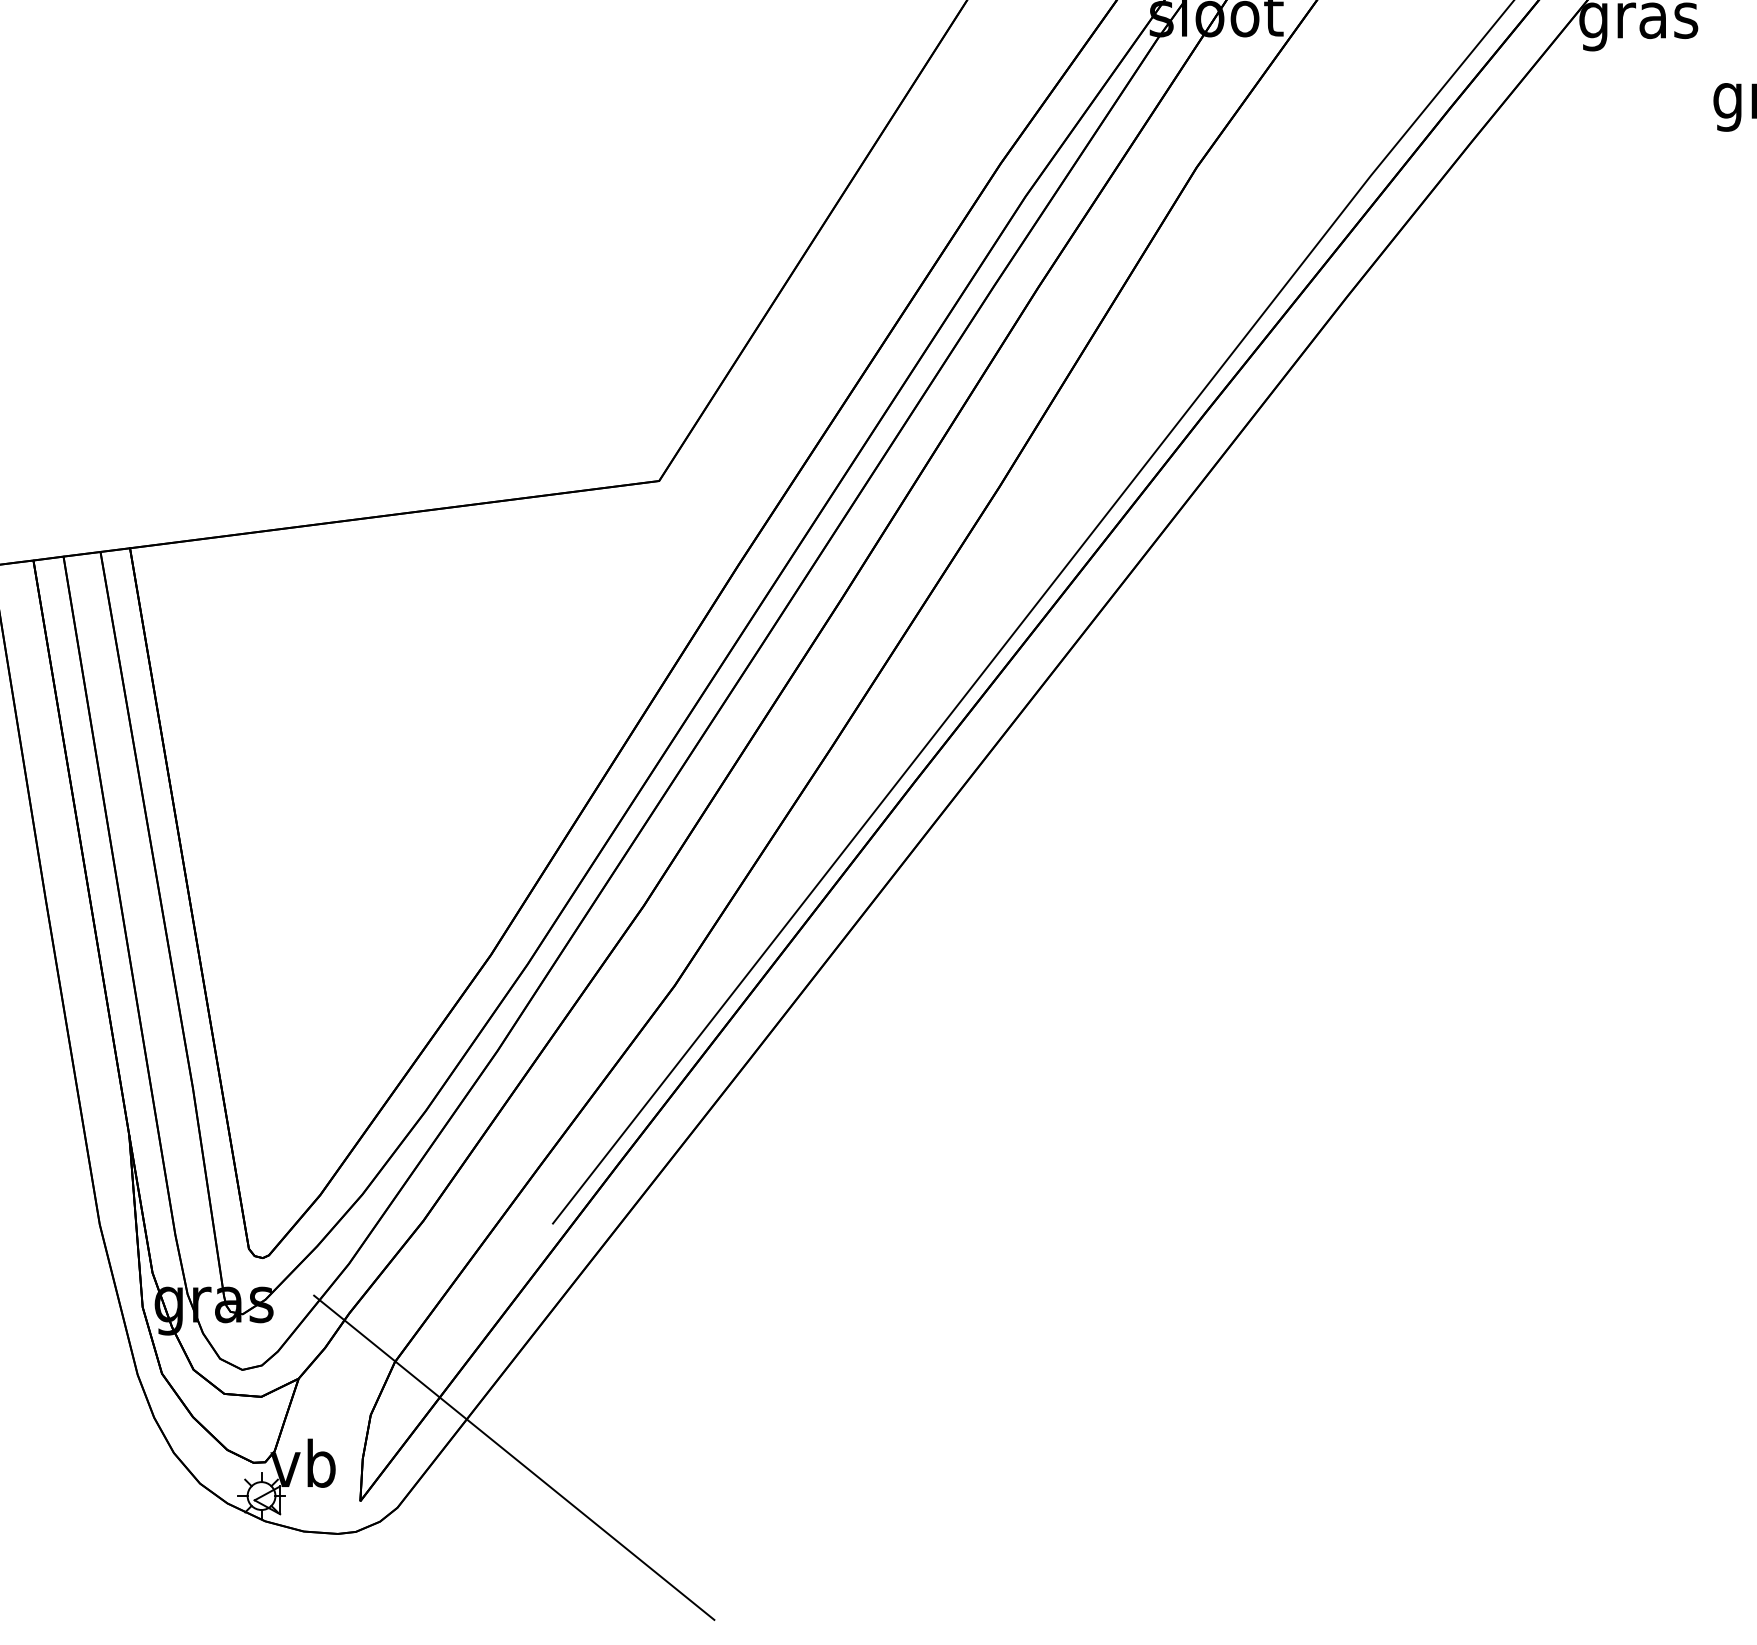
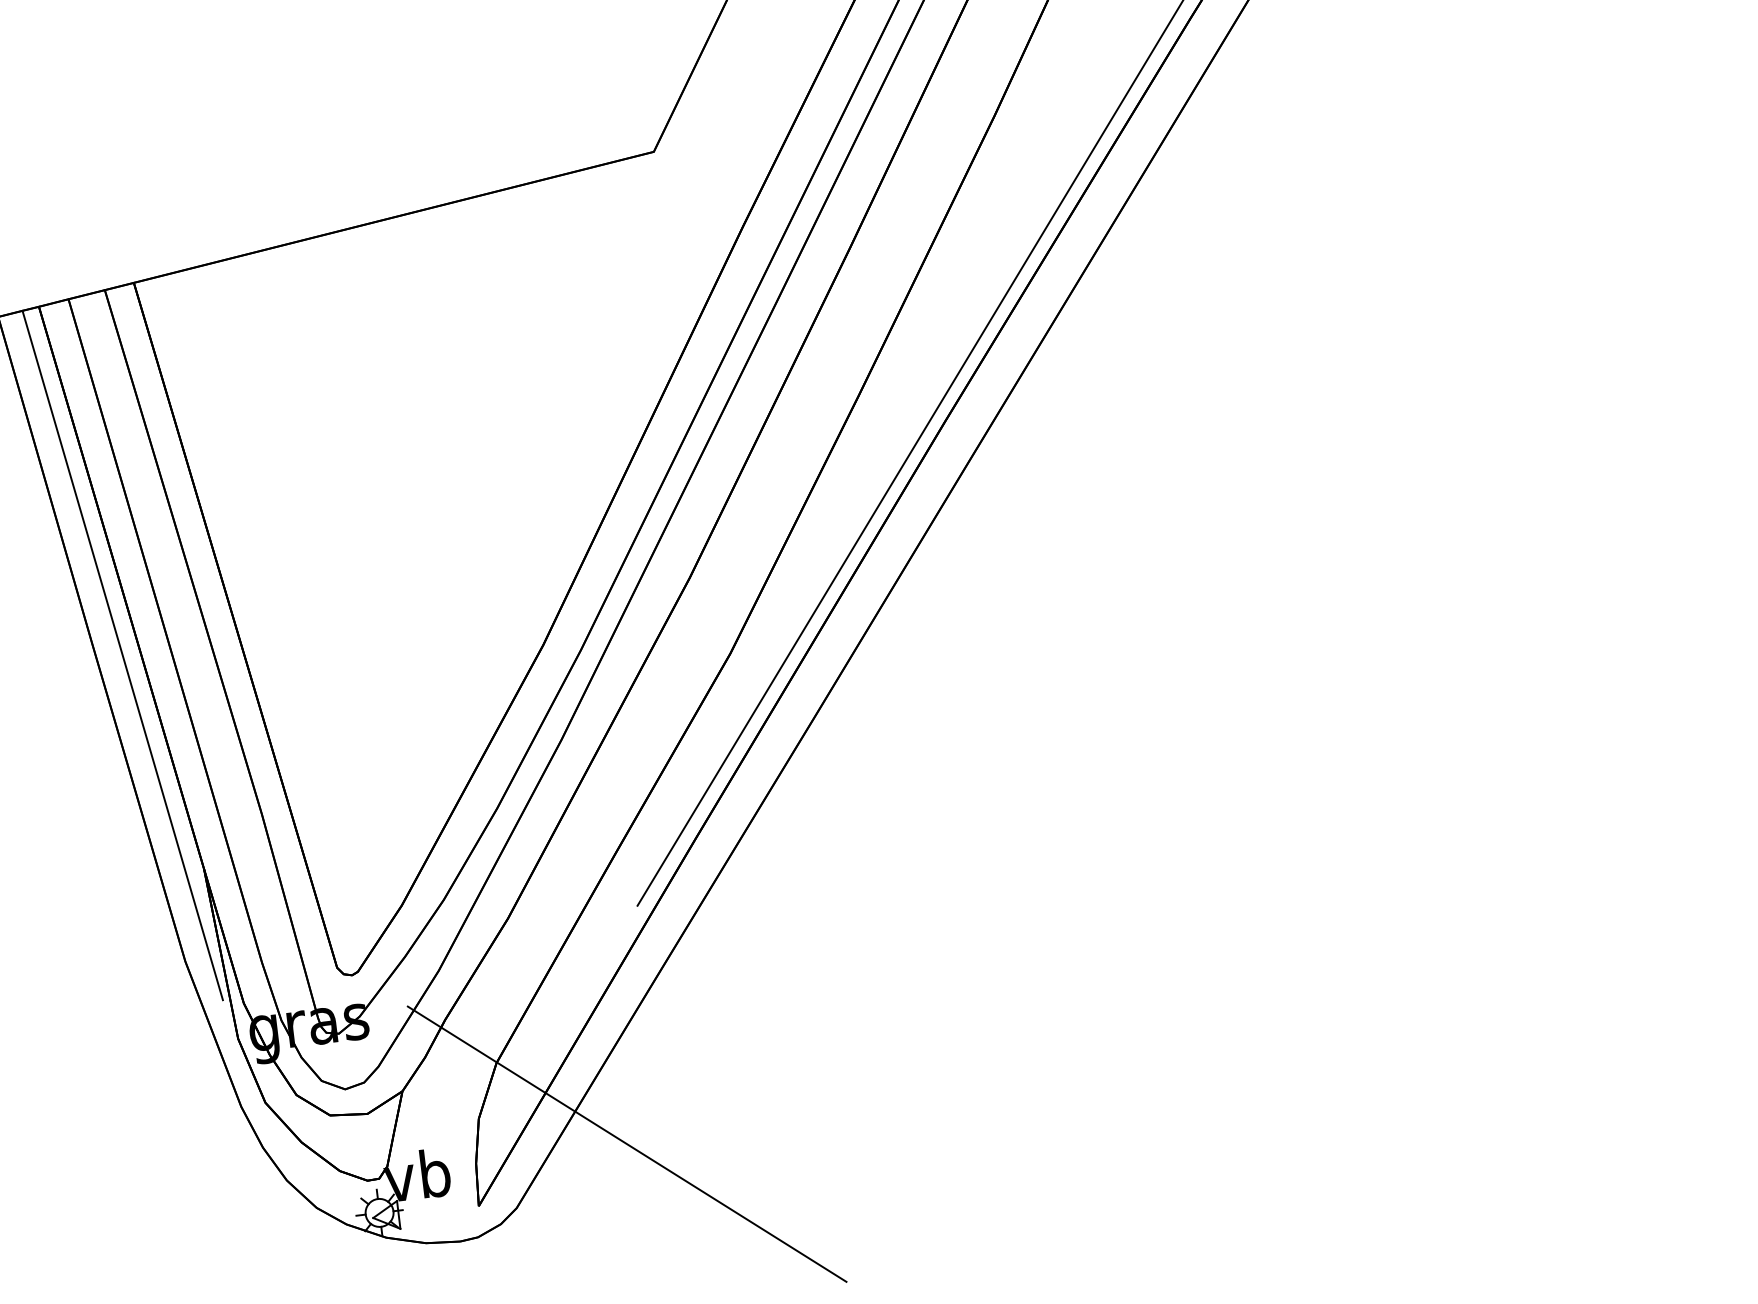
line: (74, 914) -> (122, 655), added

